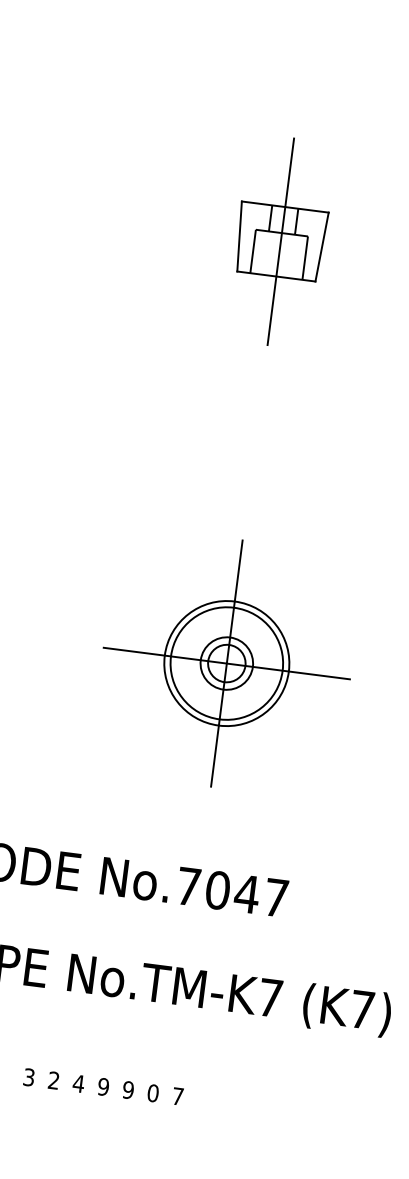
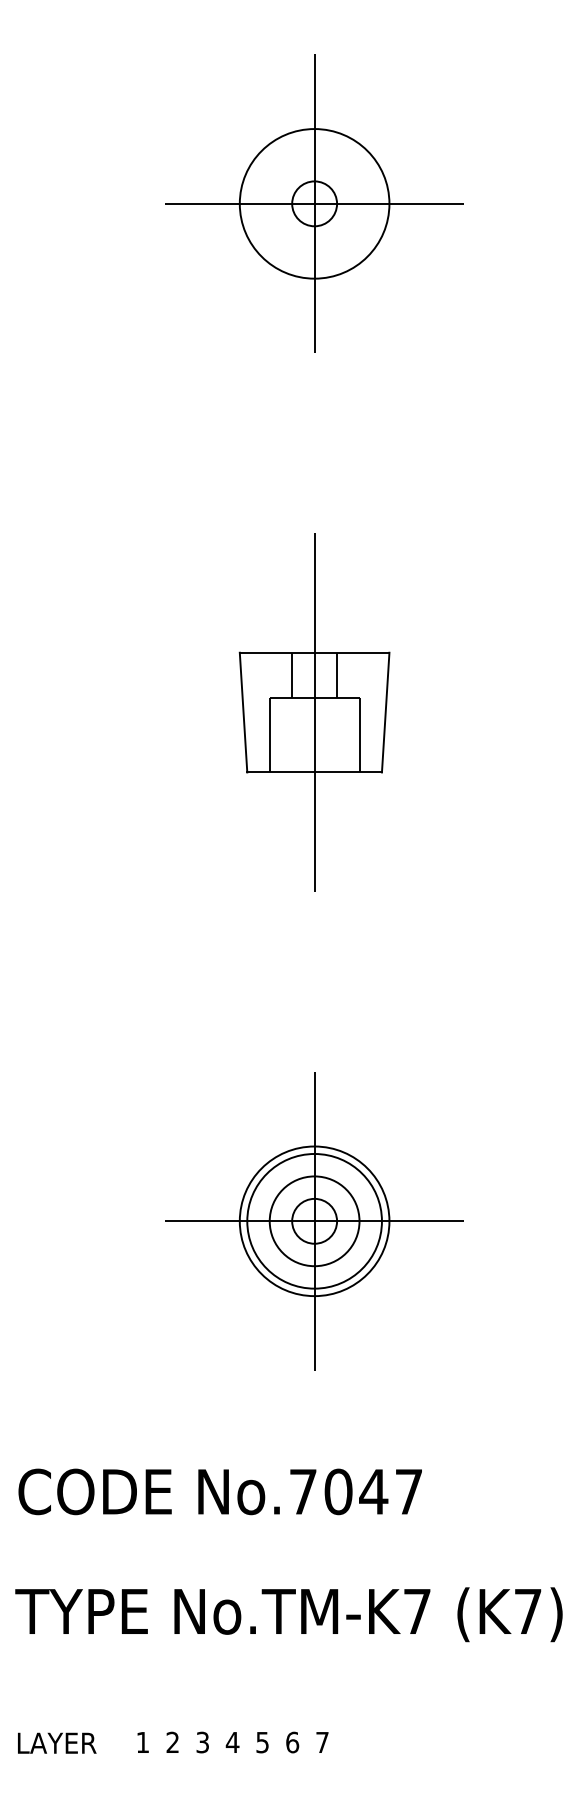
part: (280, 241) -> (314, 712), size x1.43
circle: (226, 663) -> (314, 1221), size x1.43
text: (28, 1077) -> (142, 1742), 3 -> 1
text: (78, 1083) -> (202, 1742), 4 -> 3
text: (103, 1086) -> (232, 1742), 9 -> 4
text: (128, 1090) -> (262, 1742), 9 -> 5
text: (153, 1093) -> (292, 1742), 0 -> 6

